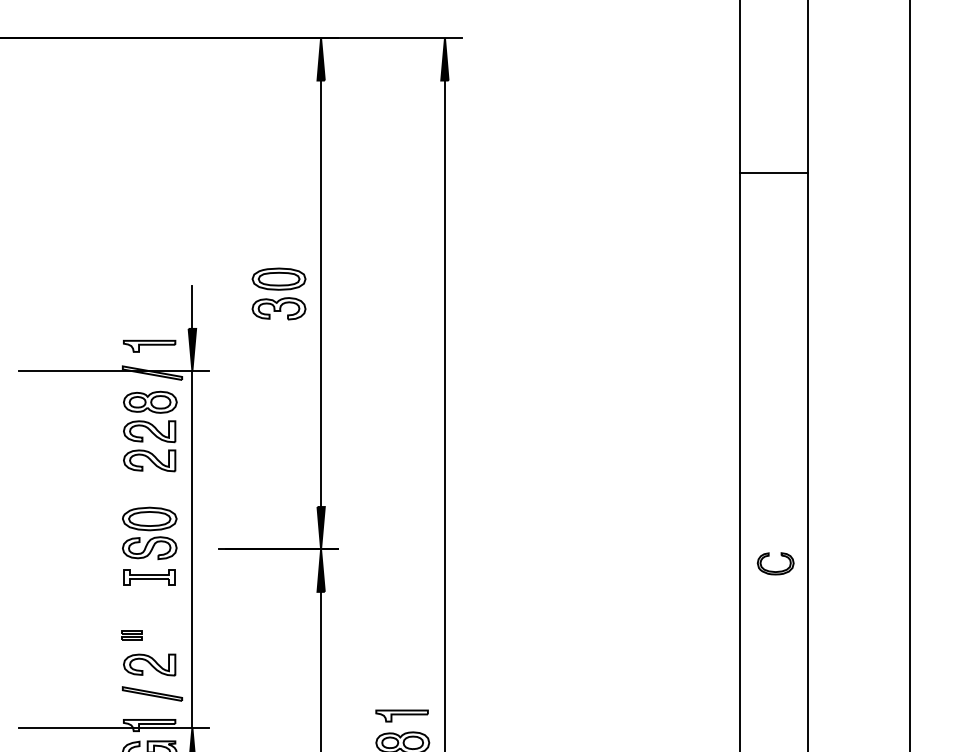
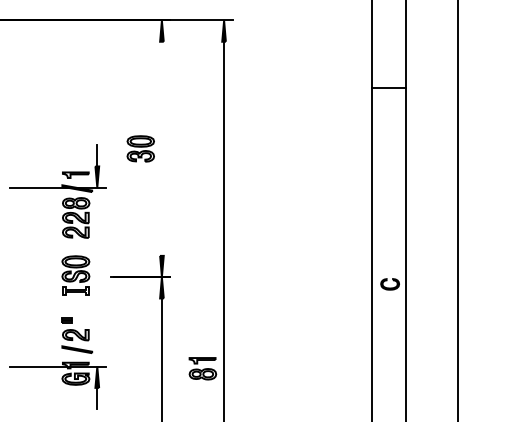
line: (320, 293) -> (161, 148), removed
line: (192, 548) -> (97, 276), removed

